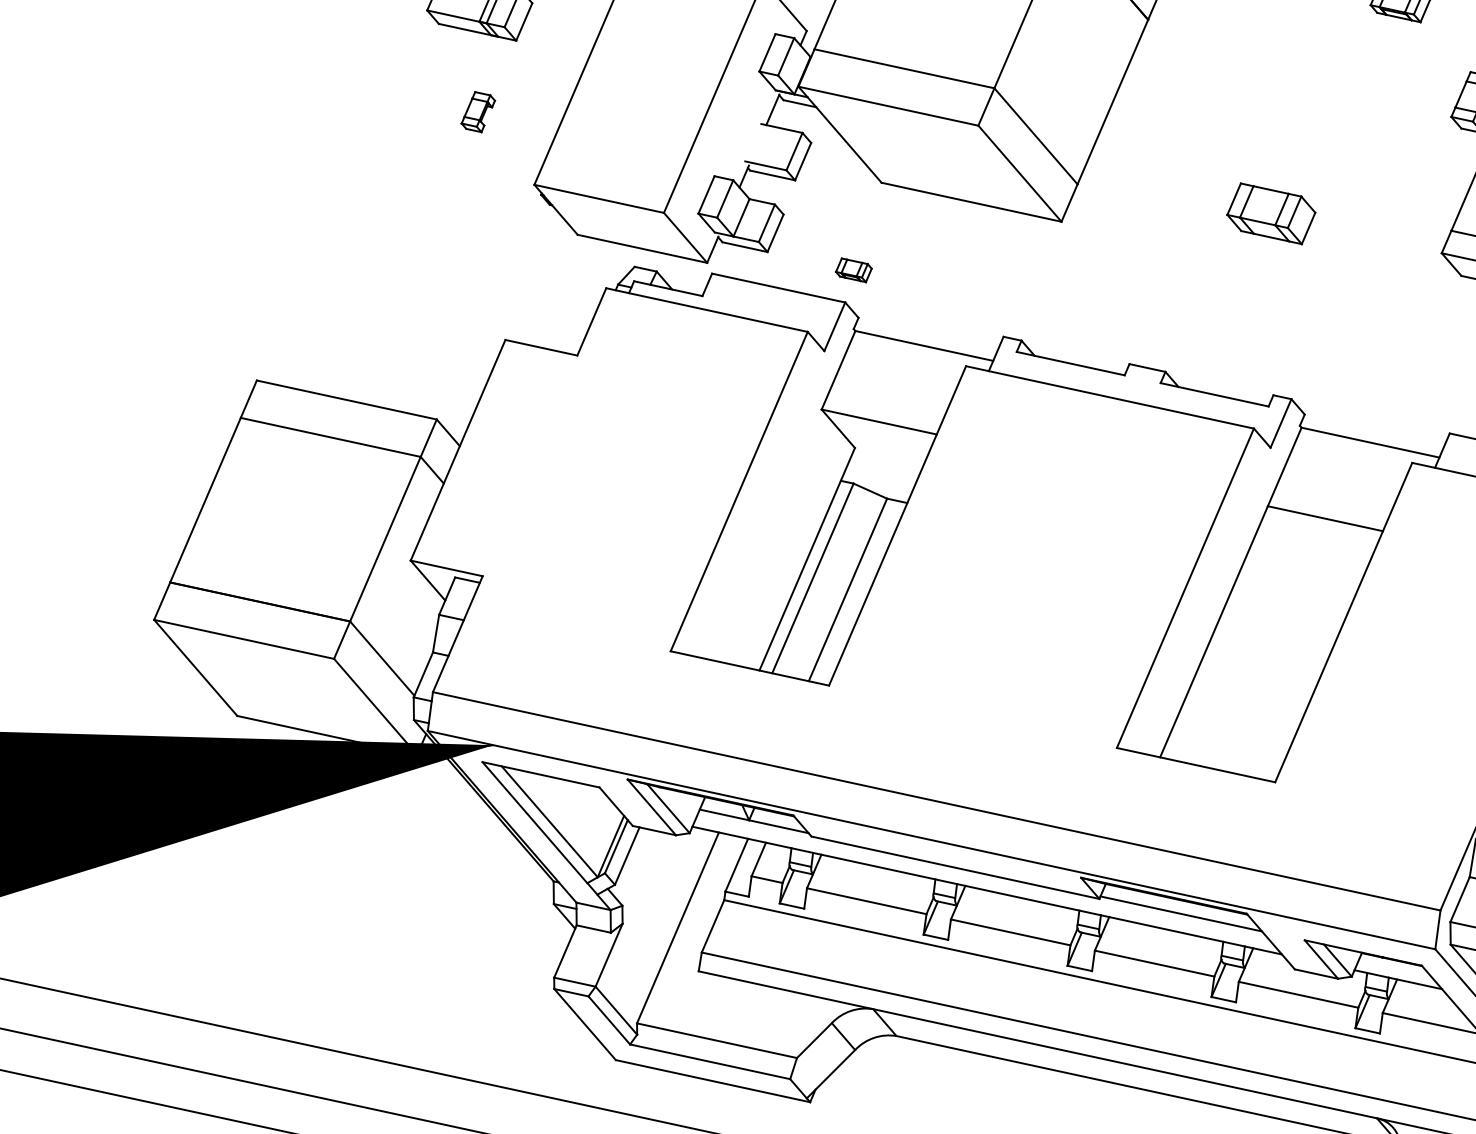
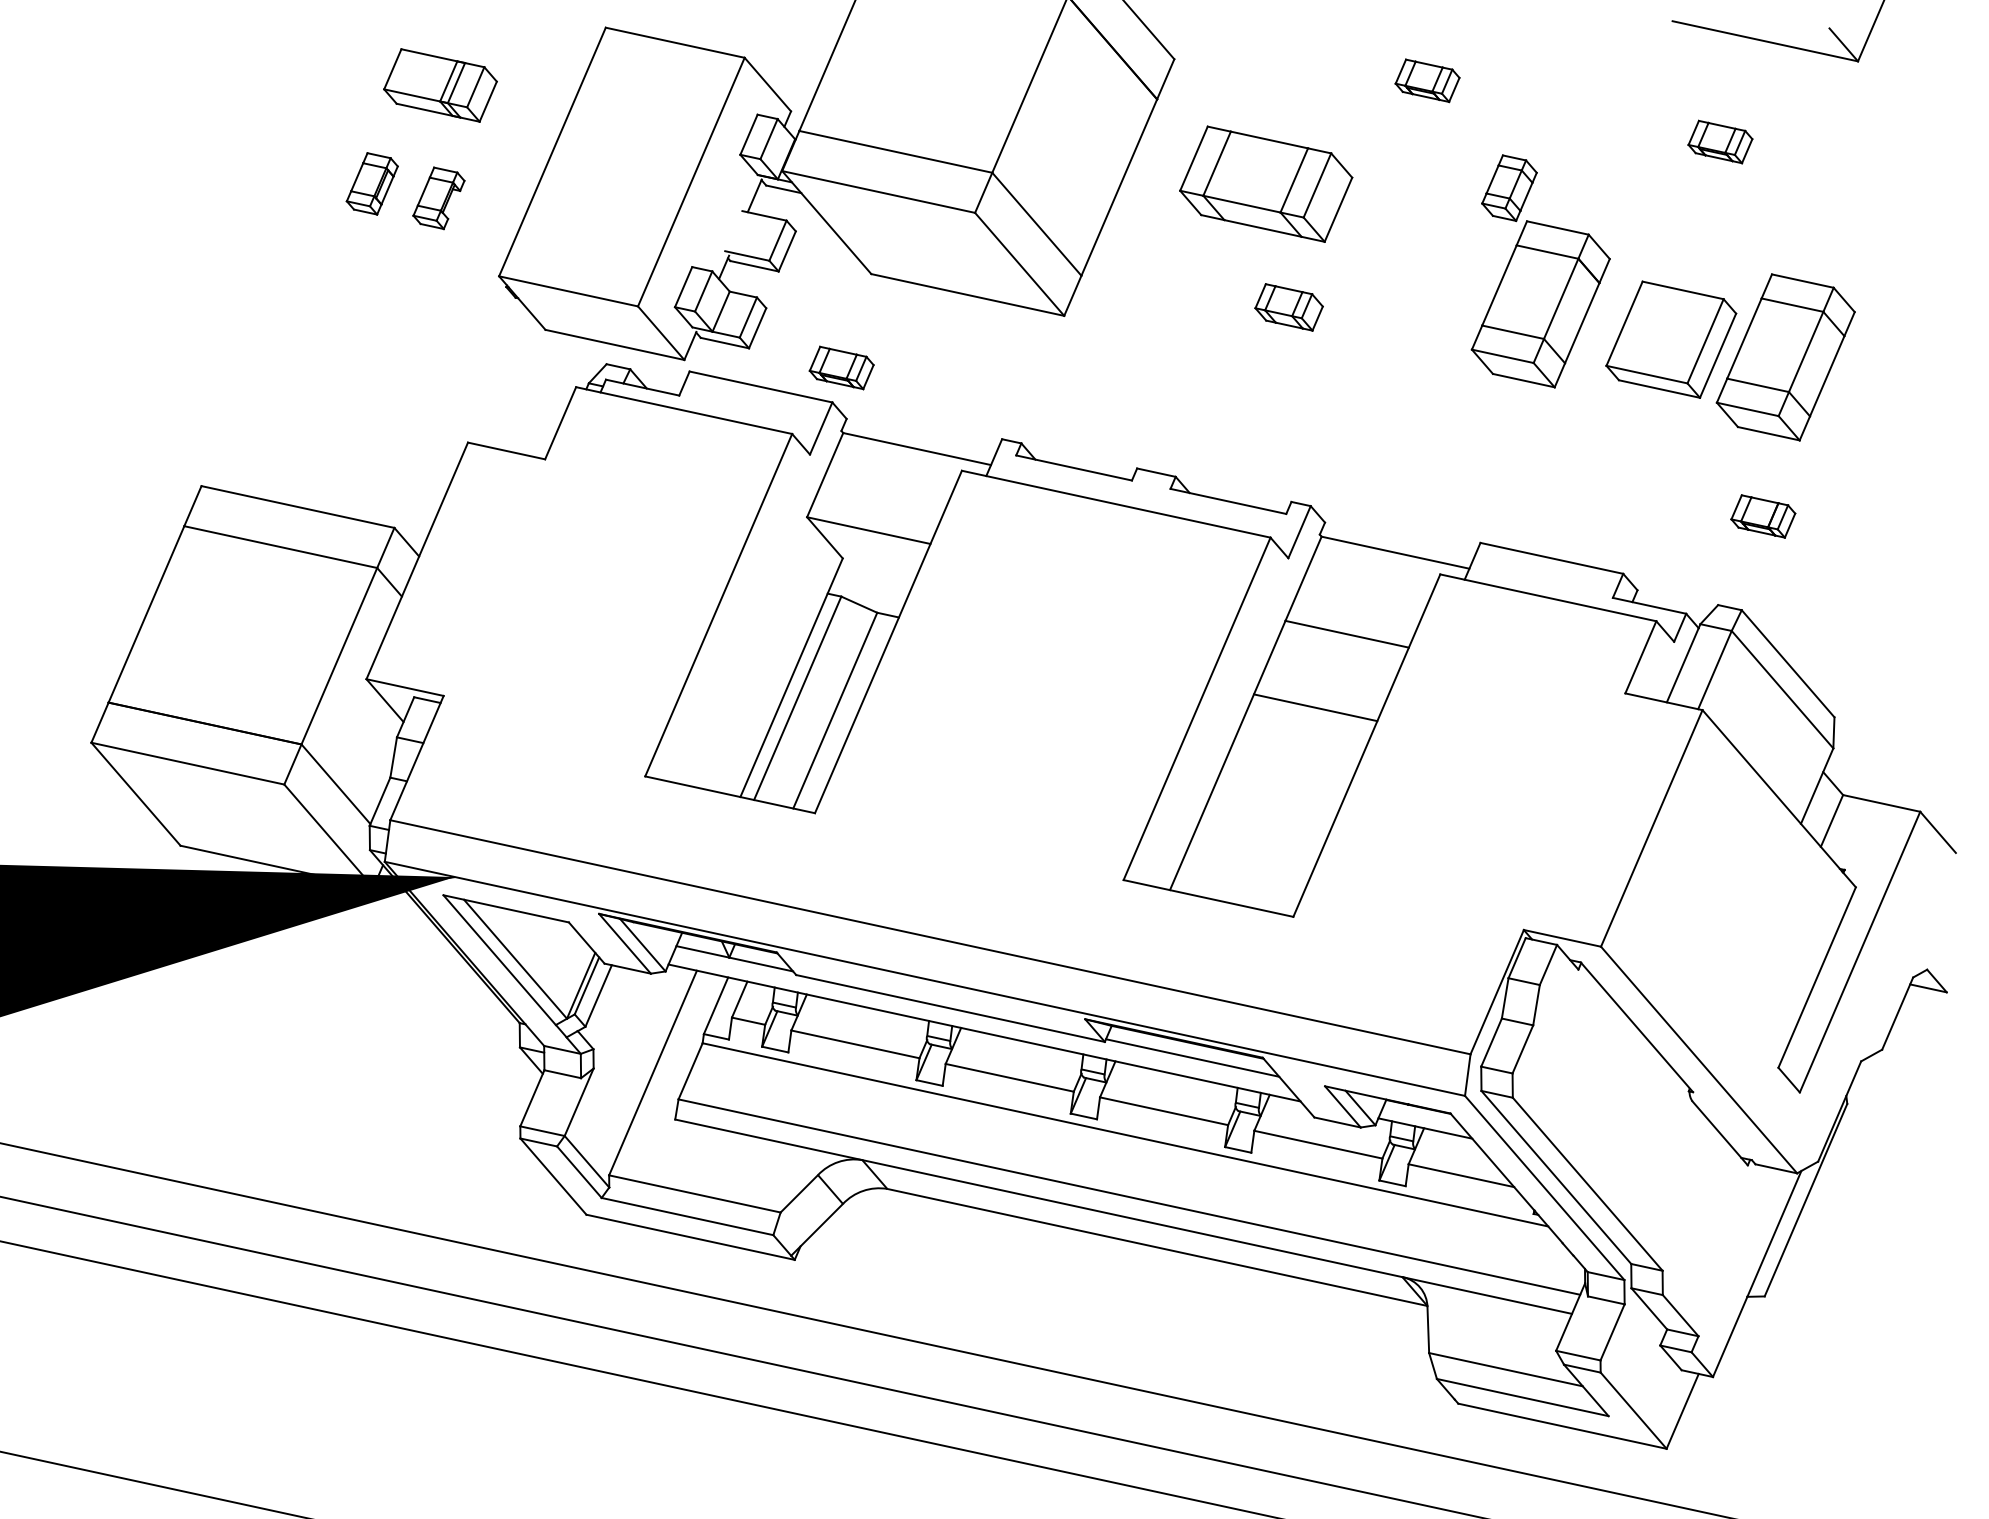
part: (415, 98) -> (371, 183), added
part: (1250, 98) -> (1266, 183), added
part: (477, 112) -> (438, 198), size x1.43
part: (1270, 213) -> (1288, 307), size x0.71
part: (853, 269) -> (841, 367), size x1.67
line: (1295, 587) -> (1315, 707), added

